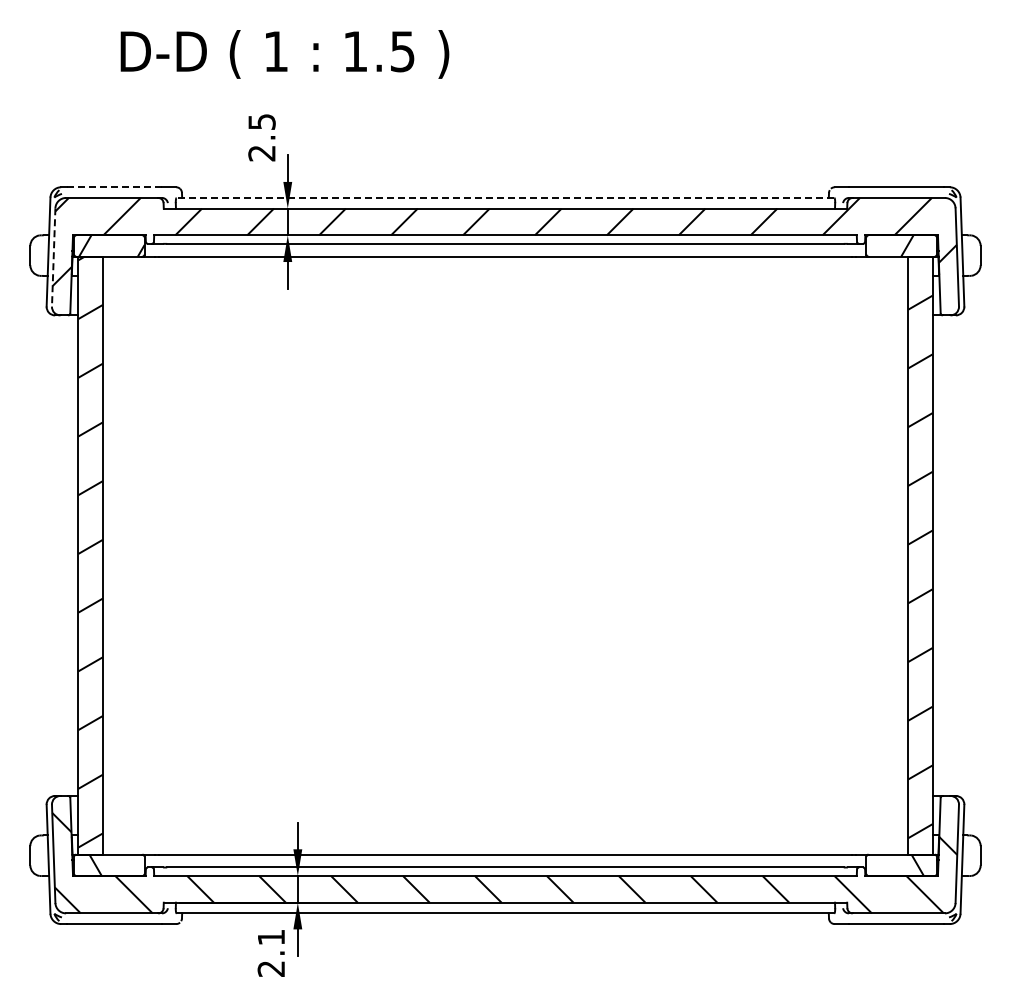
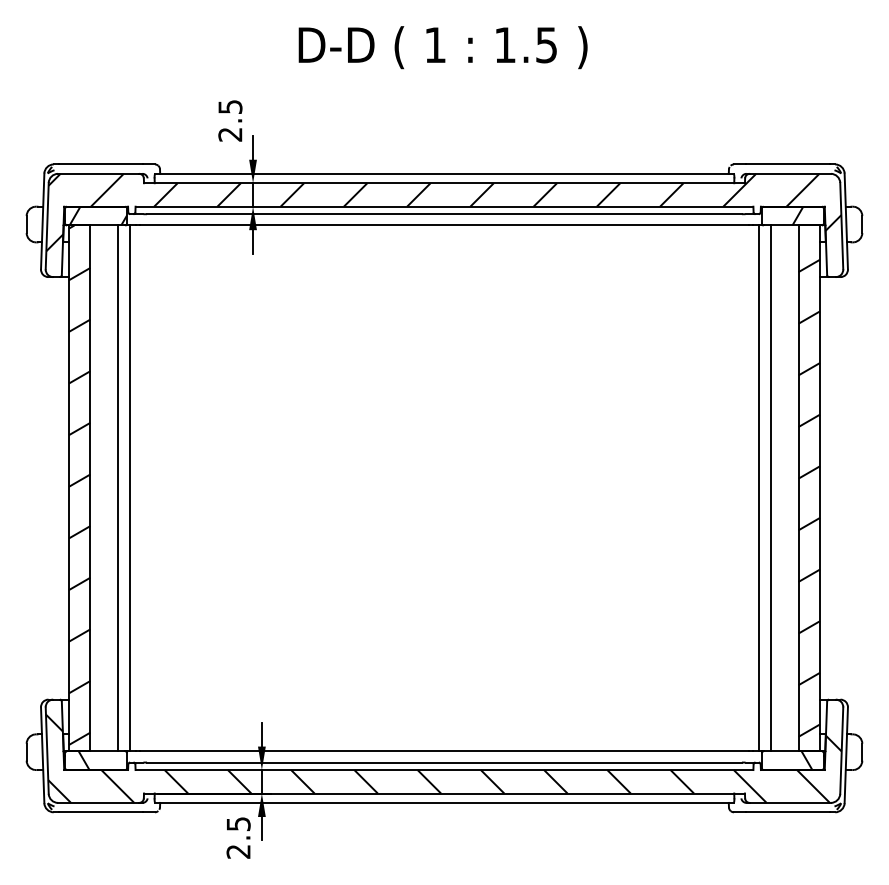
text: (284, 54) -> (442, 47), moved
line: (114, 187) -> (100, 164), dashed -> solid
line: (505, 197) -> (444, 173), dashed -> solid
line: (53, 257) -> (47, 226), dashed -> solid
line: (133, 555) -> (117, 488), added
line: (147, 555) -> (129, 488), added
line: (863, 555) -> (759, 488), added
line: (877, 555) -> (771, 488), added
text: (271, 937) -> (238, 824), 2.1 -> 2.5

